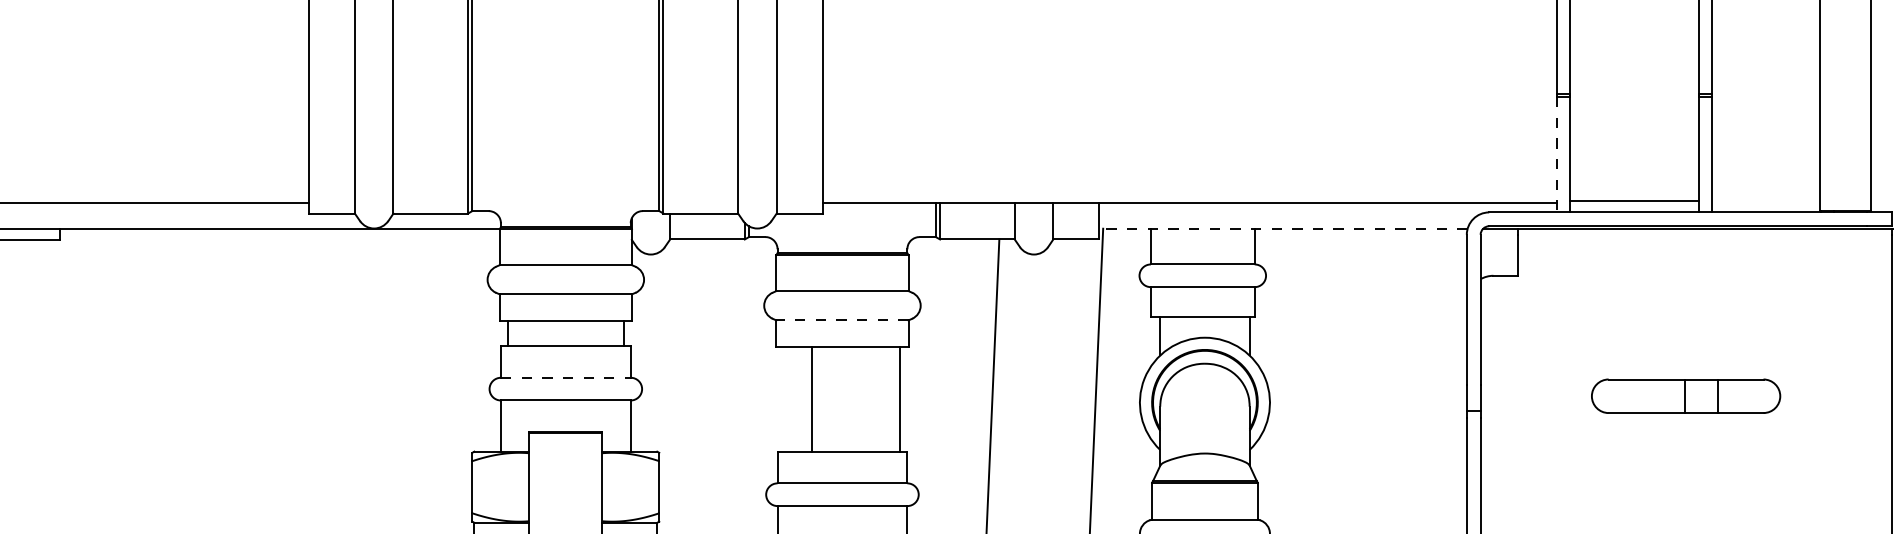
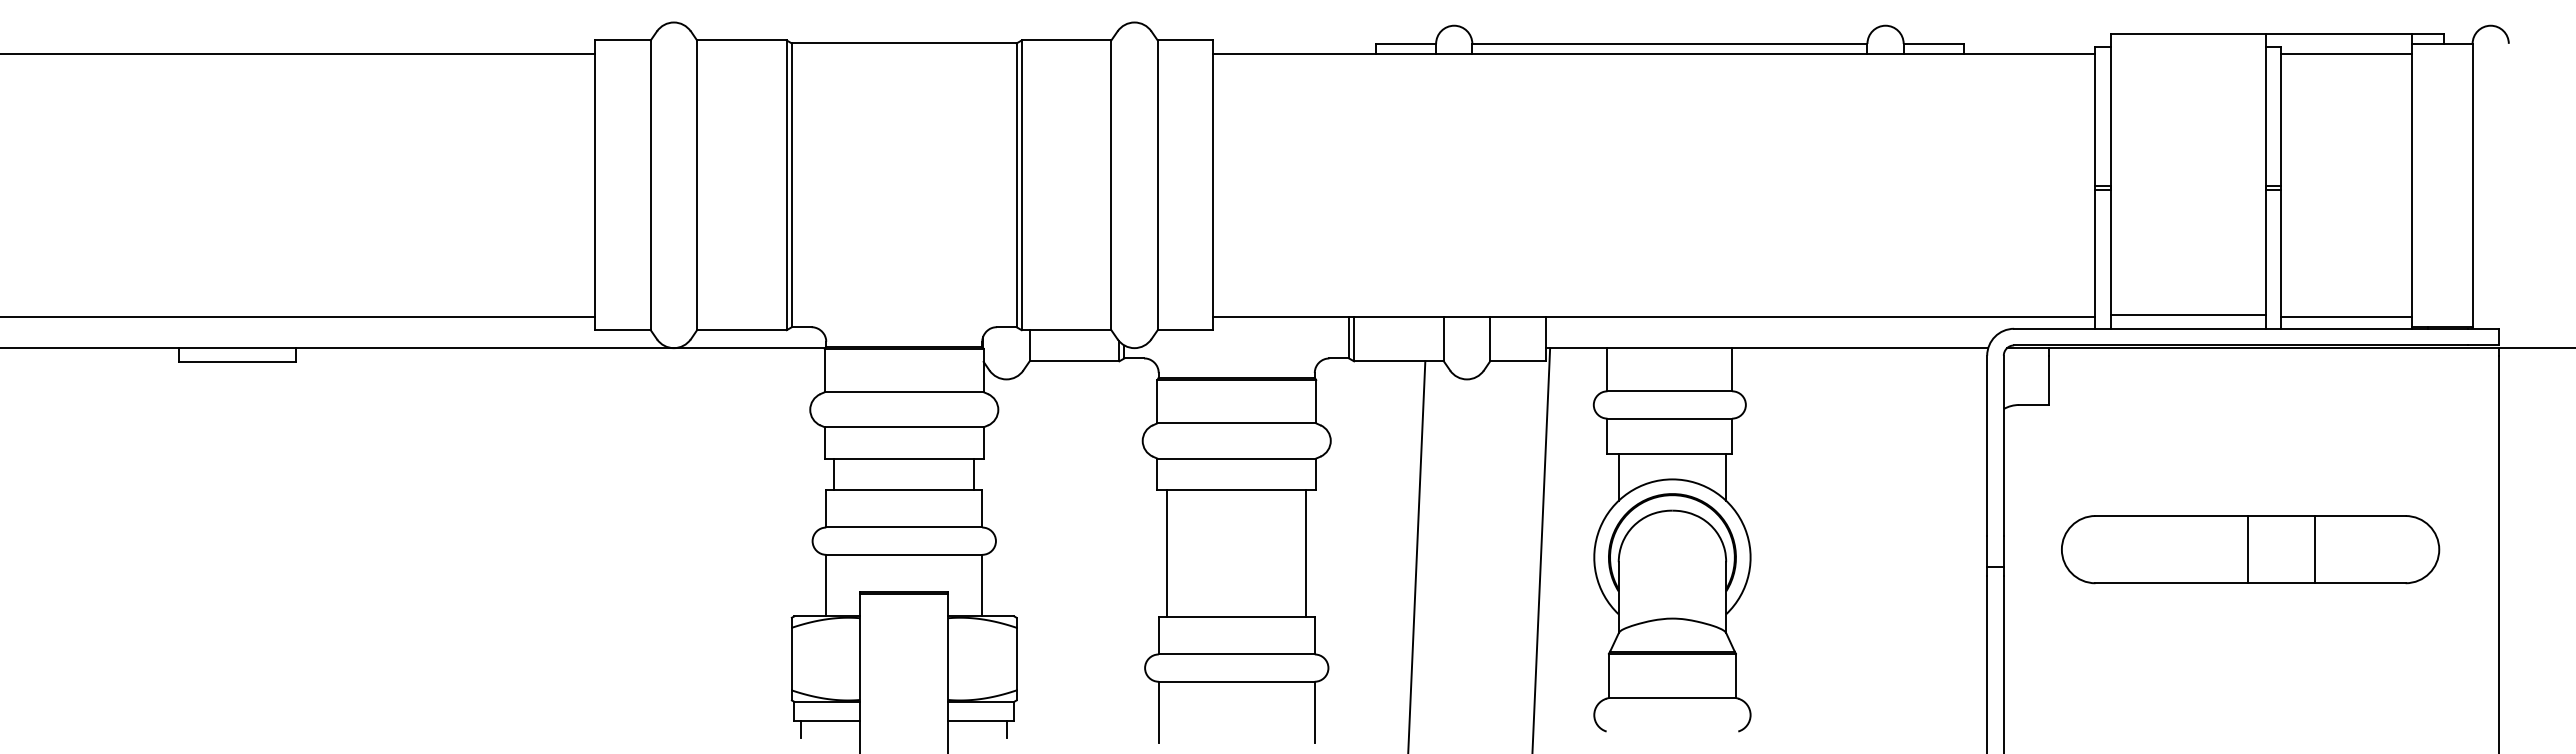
line: (1556, 154) -> (2095, 259), dashed -> solid
line: (1765, 203) -> (2346, 317), added
line: (1283, 228) -> (1766, 348), dashed -> solid
line: (842, 320) -> (1236, 458), dashed -> solid
line: (566, 377) -> (904, 527), dashed -> solid
part: (1685, 396) -> (2250, 549), size x1.67
line: (811, 399) -> (1166, 553), moved

